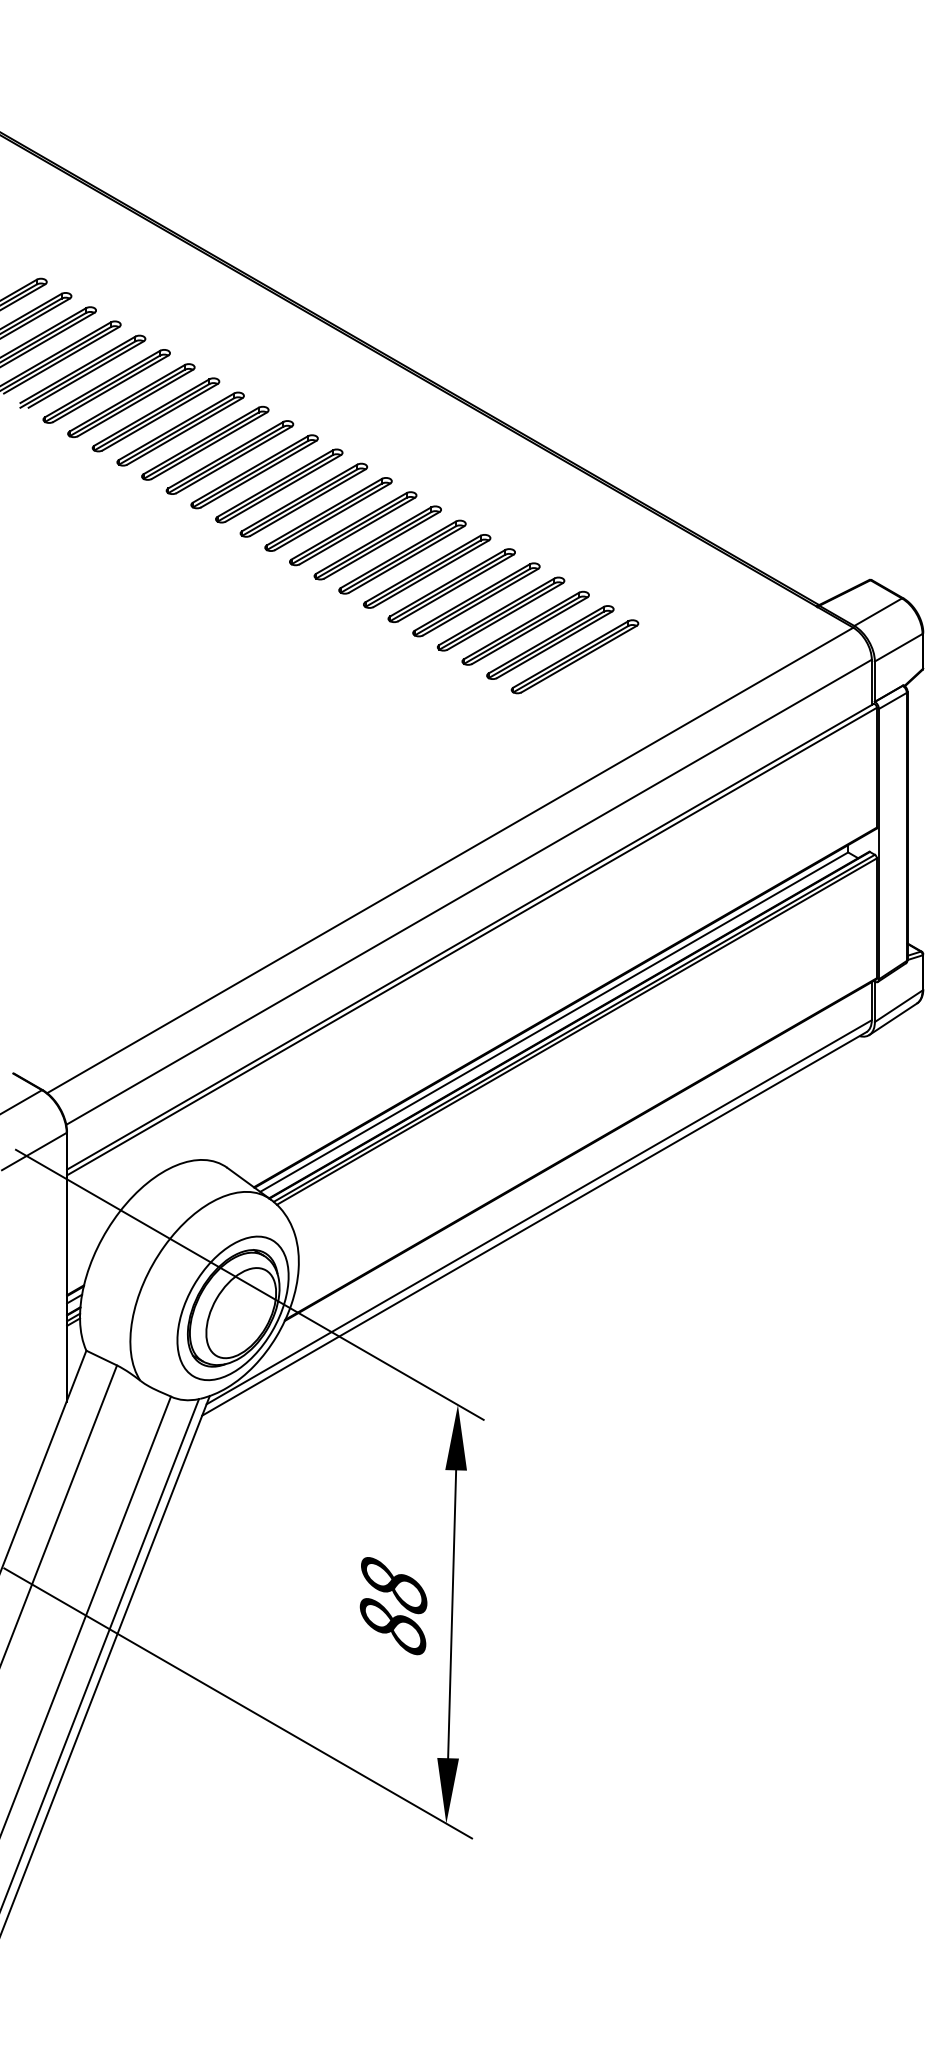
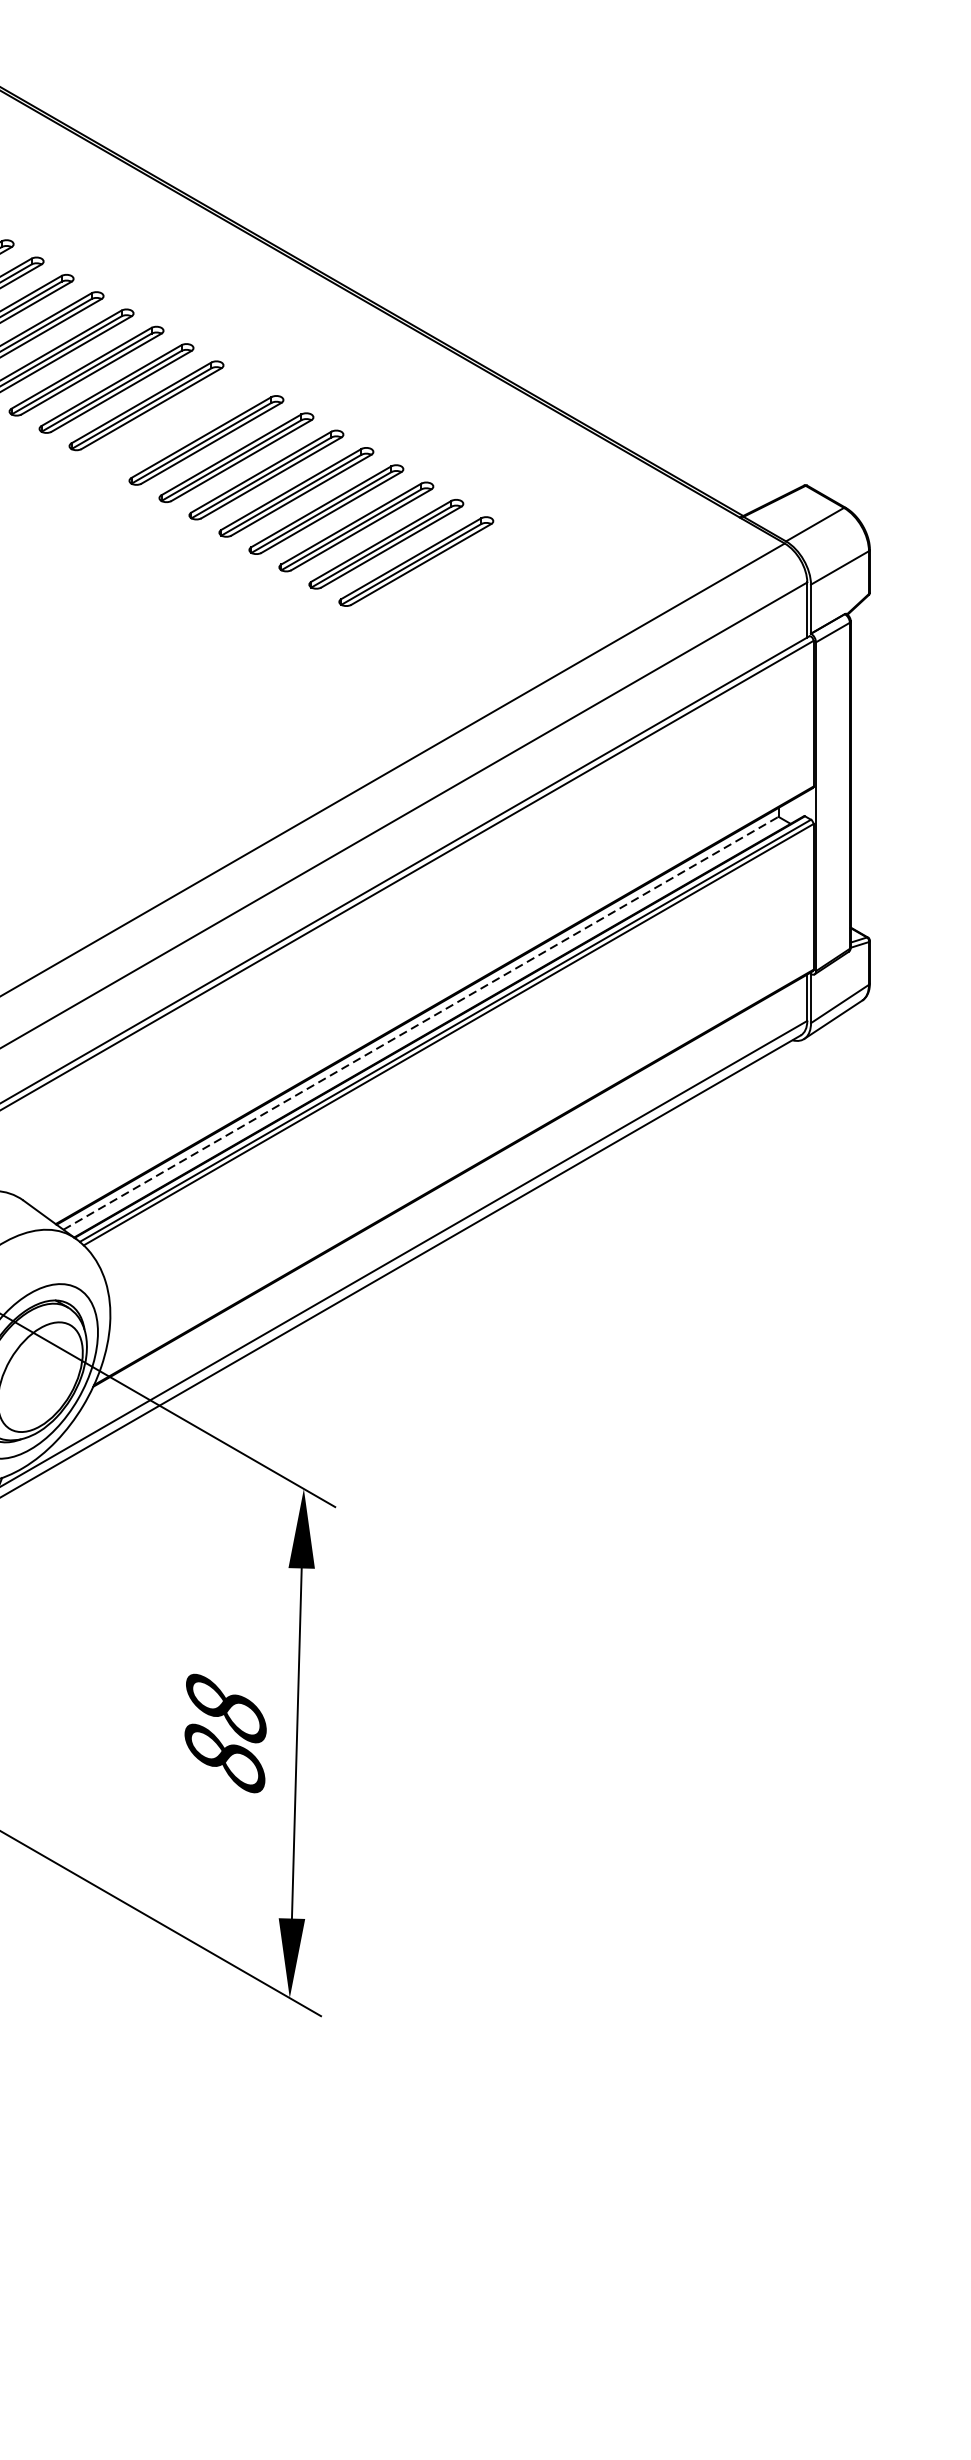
part: (353, 528) -> (176, 422), removed
part: (574, 656) -> (445, 578), removed
line: (554, 1021) -> (421, 1022), solid -> dashed

